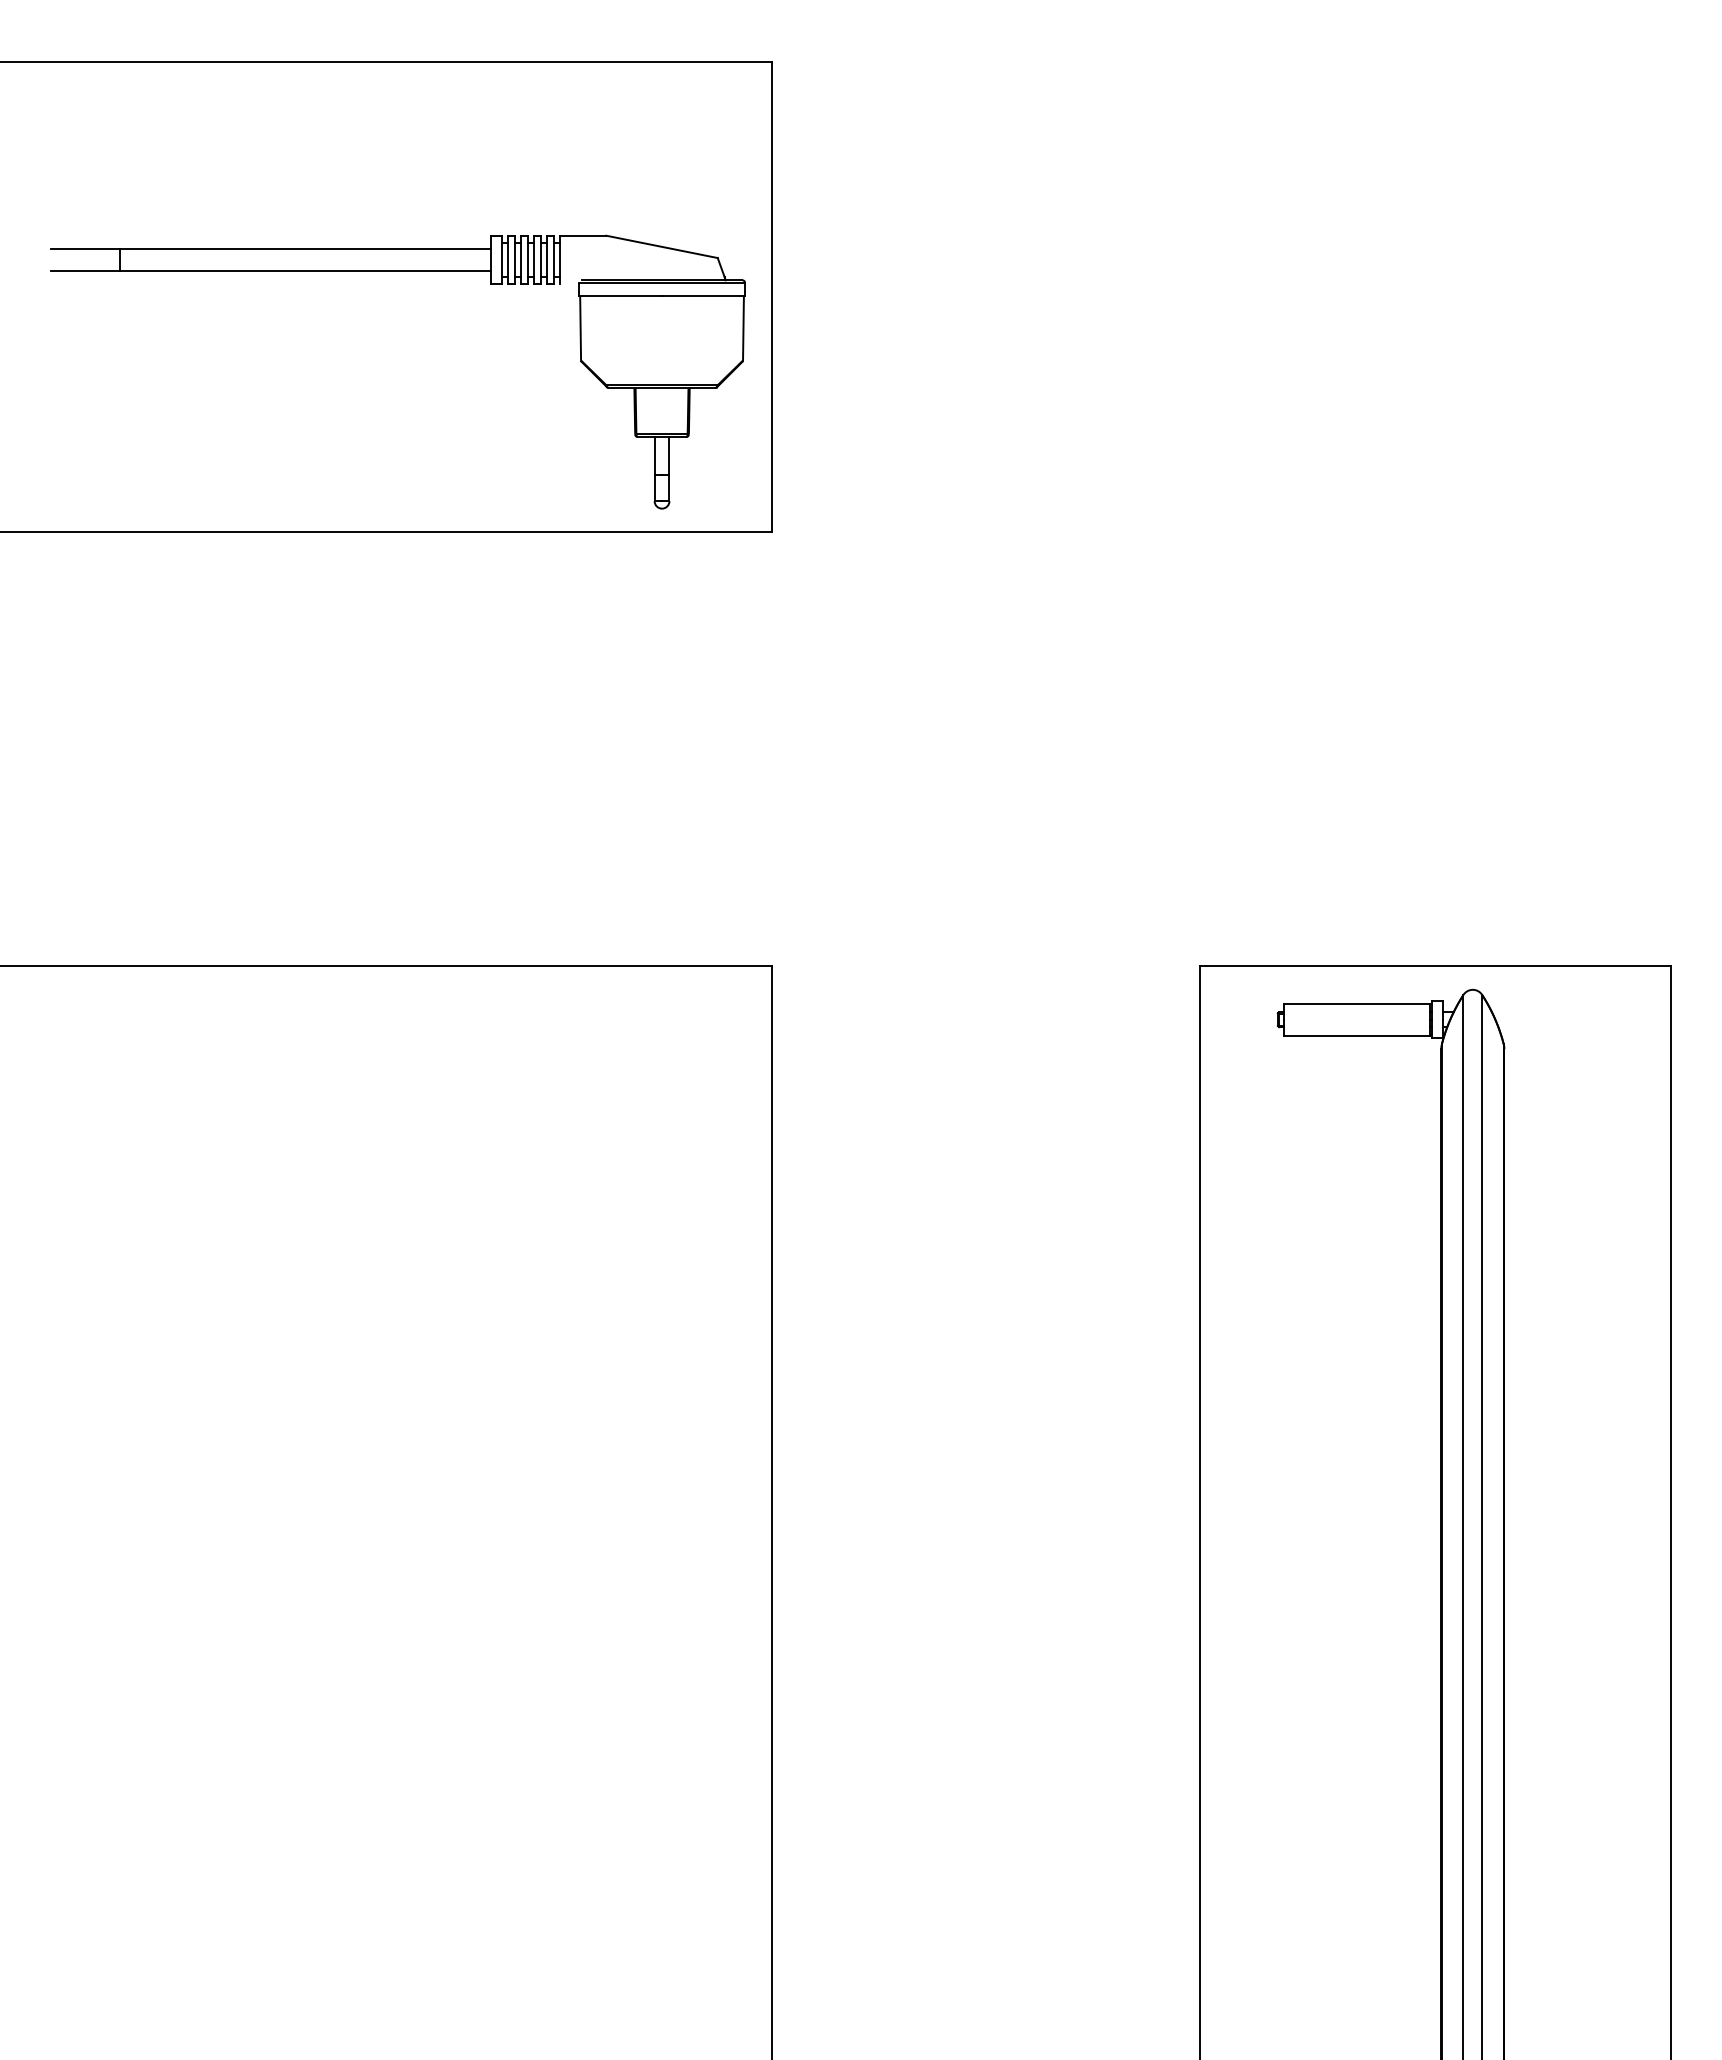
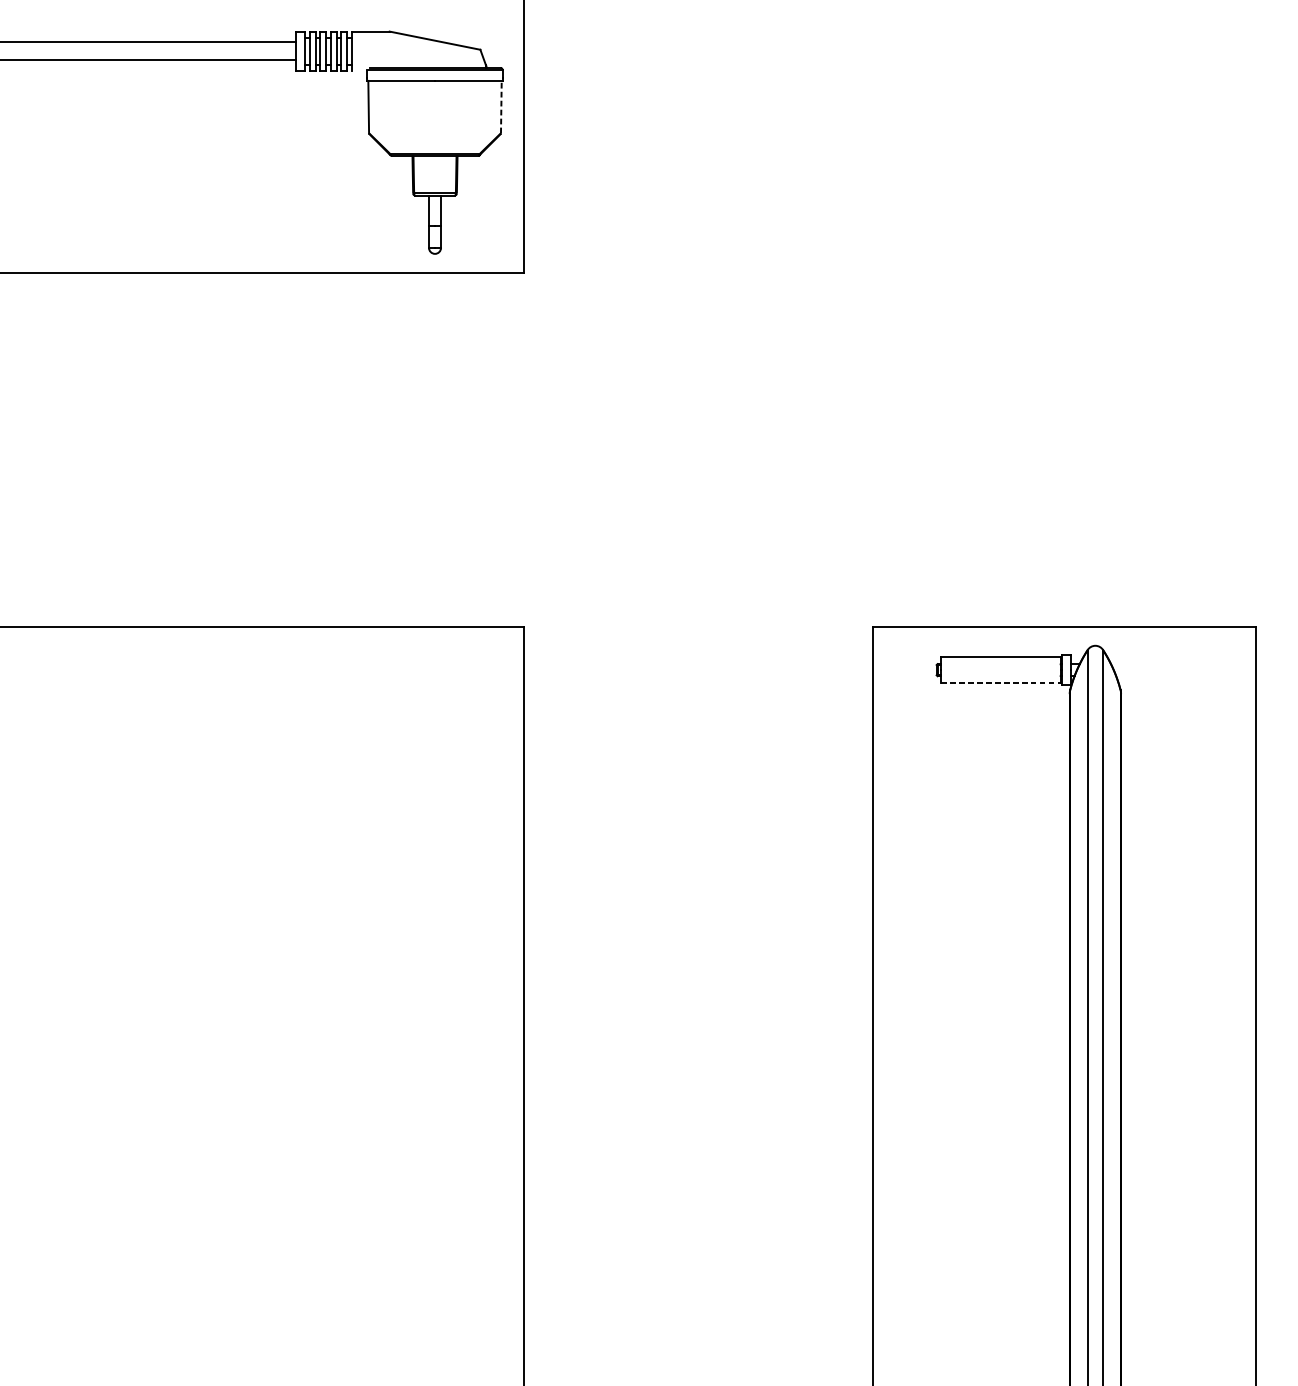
line: (743, 327) -> (501, 106), solid -> dashed
line: (1357, 1035) -> (1001, 683), solid -> dashed

